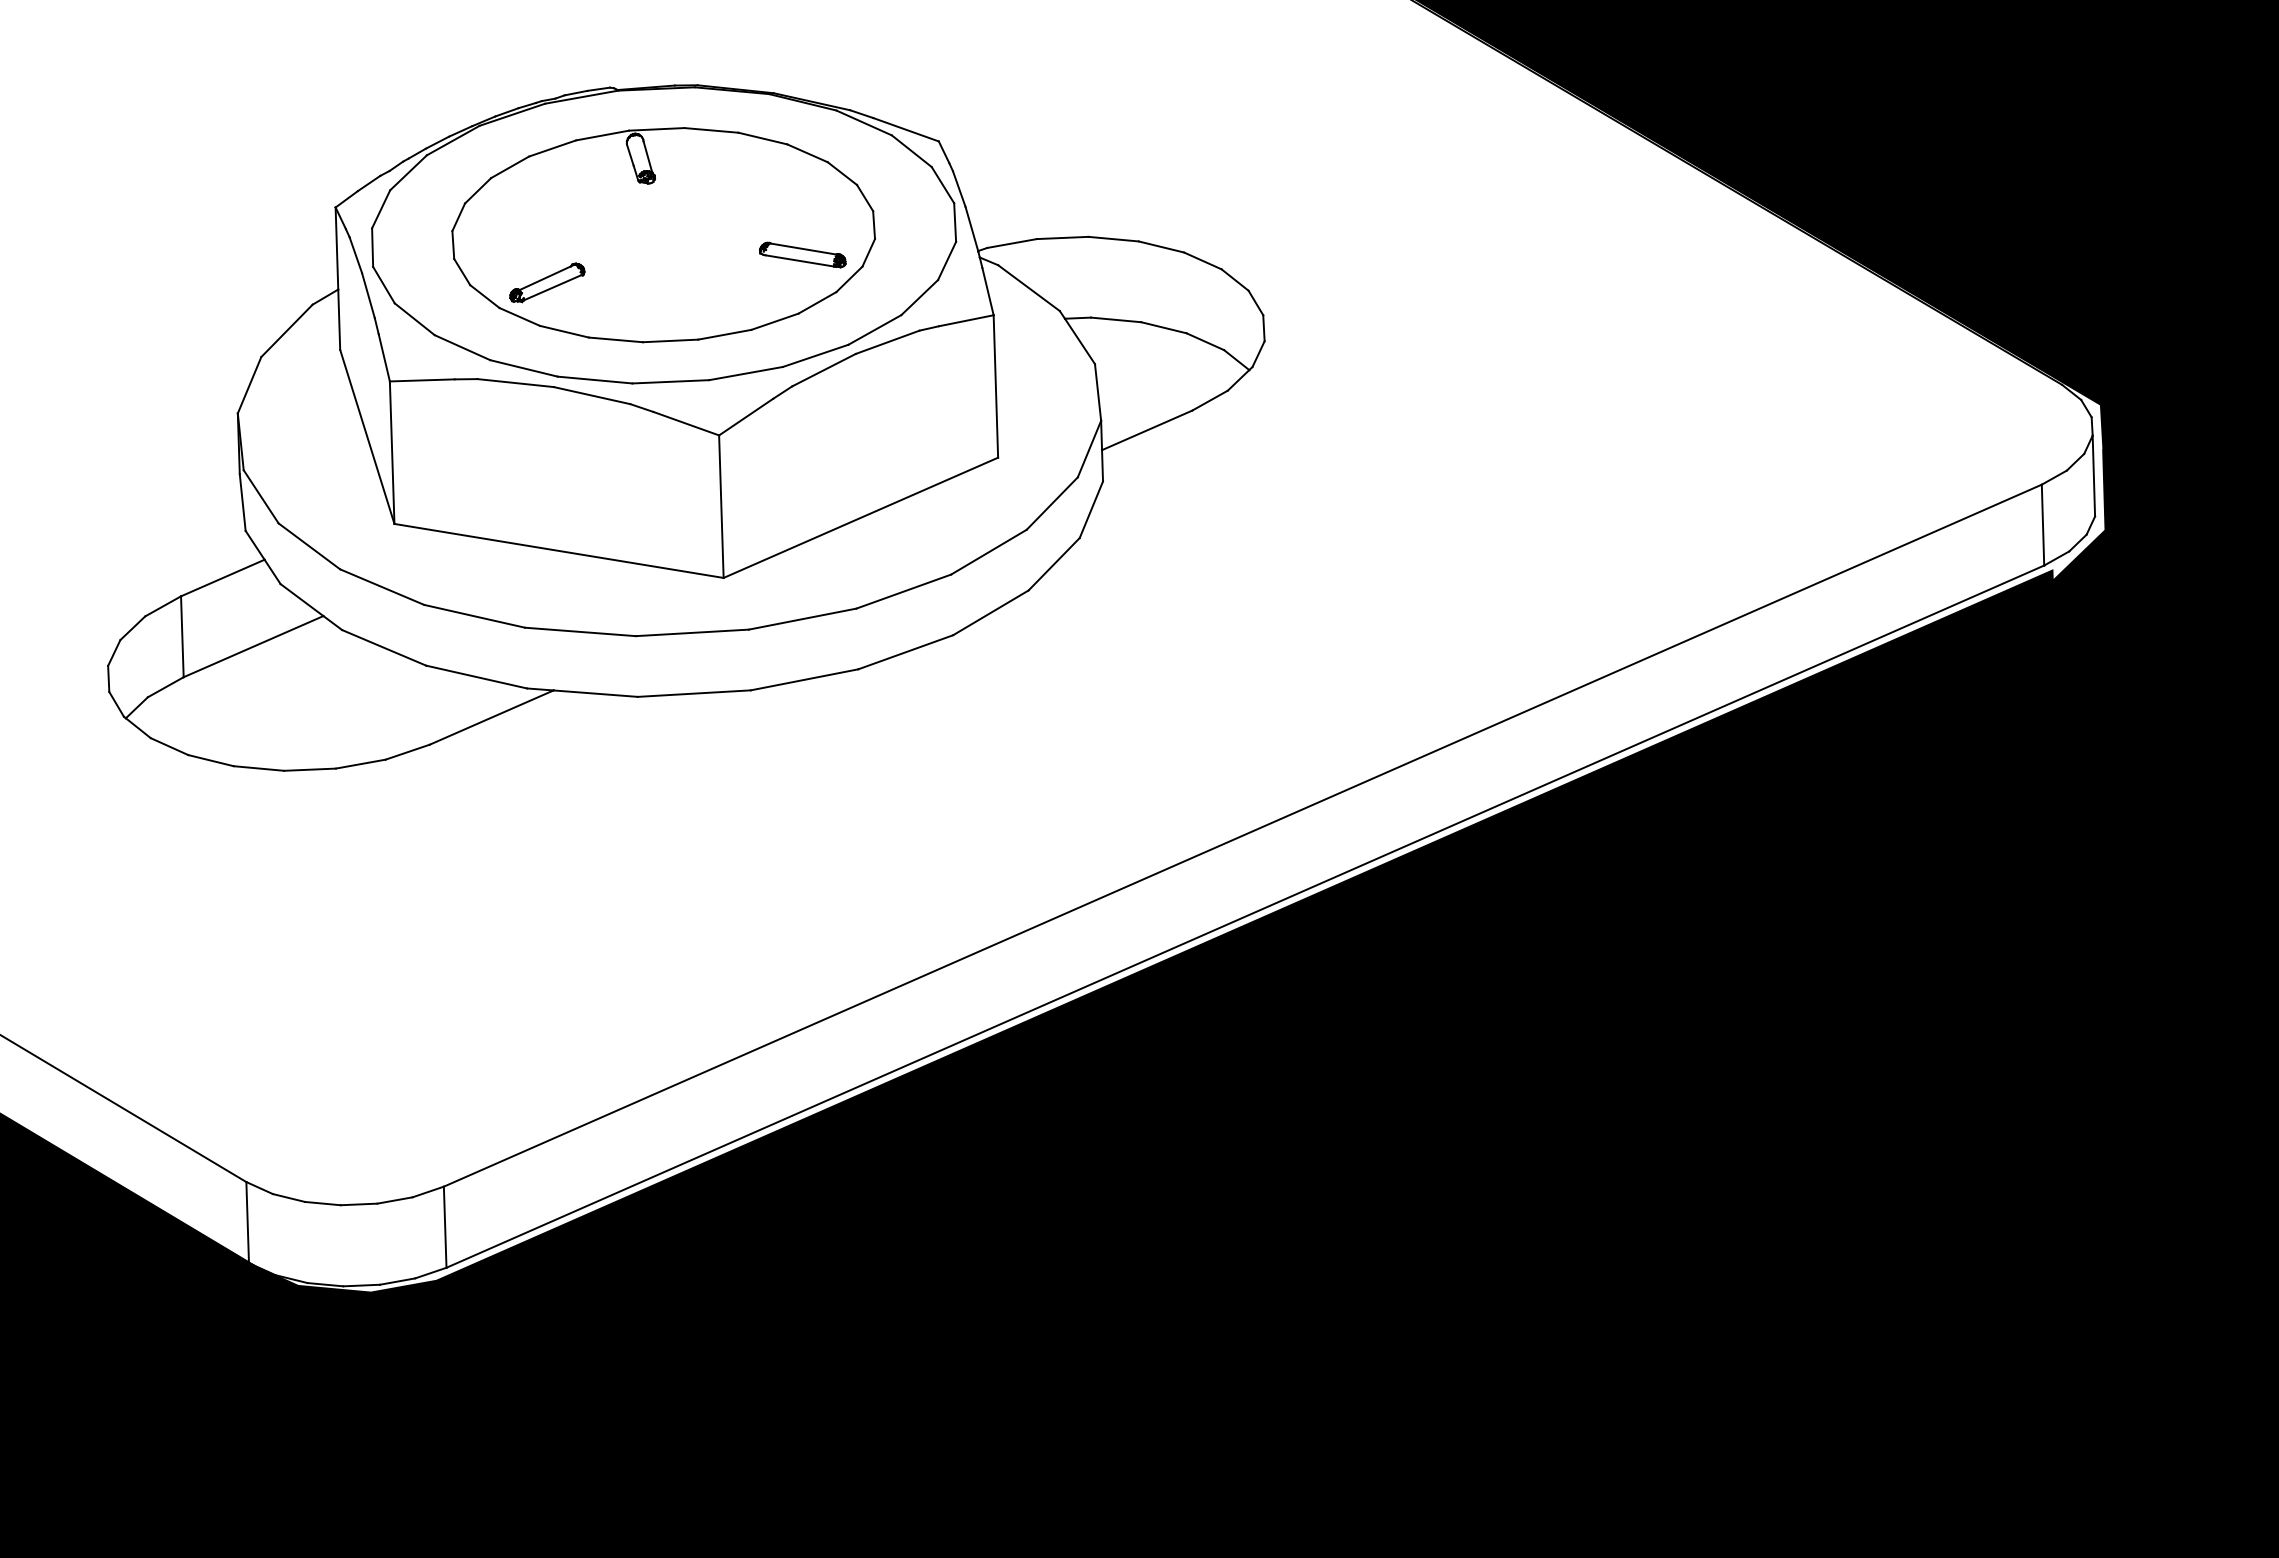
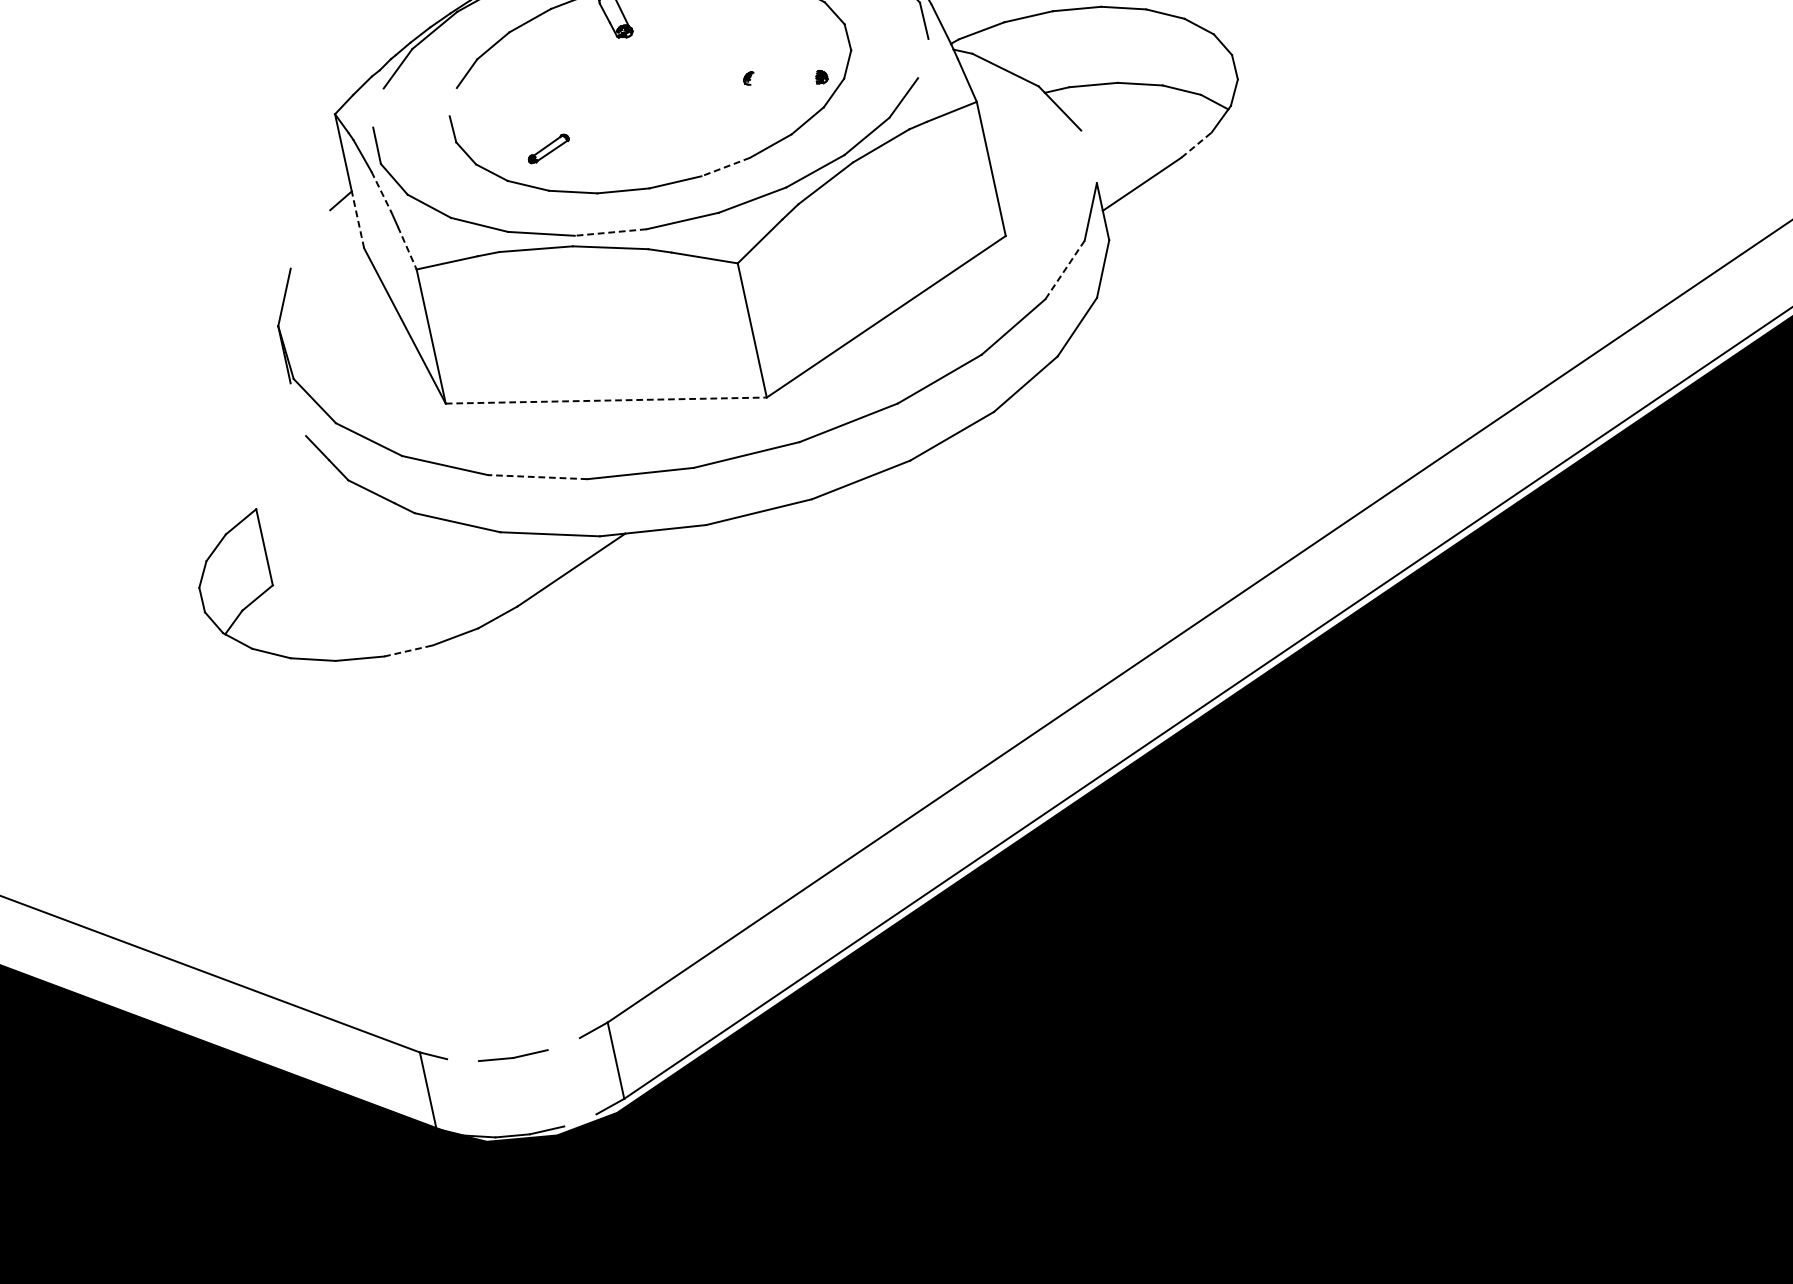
line: (381, 209) -> (378, 108), removed
line: (458, 217) -> (453, 102), removed
line: (803, 248) -> (785, 71), removed
line: (799, 260) -> (783, 83), removed
line: (947, 260) -> (923, 58), removed
part: (547, 282) -> (548, 148), size x0.6
line: (368, 296) -> (381, 192), solid -> dashed
line: (339, 319) -> (358, 219), solid -> dashed
line: (286, 330) -> (309, 239), removed
line: (724, 334) -> (725, 166), solid -> dashed
line: (384, 358) -> (407, 248), solid -> dashed
line: (594, 380) -> (610, 233), solid -> dashed
line: (1097, 392) -> (1088, 157), removed
line: (1210, 400) -> (1196, 144), solid -> dashed
line: (242, 502) -> (298, 409), removed
line: (1052, 503) -> (1065, 269), solid -> dashed
line: (559, 550) -> (606, 400), solid -> dashed
line: (222, 577) -> (292, 484), removed
line: (474, 616) -> (537, 477), solid -> dashed
line: (253, 646) -> (333, 544), removed
line: (310, 769) -> (408, 650), solid -> dashed
line: (288, 1197) -> (462, 1059), removed
line: (394, 1200) -> (563, 1044), removed
line: (397, 1281) -> (580, 1120), removed

